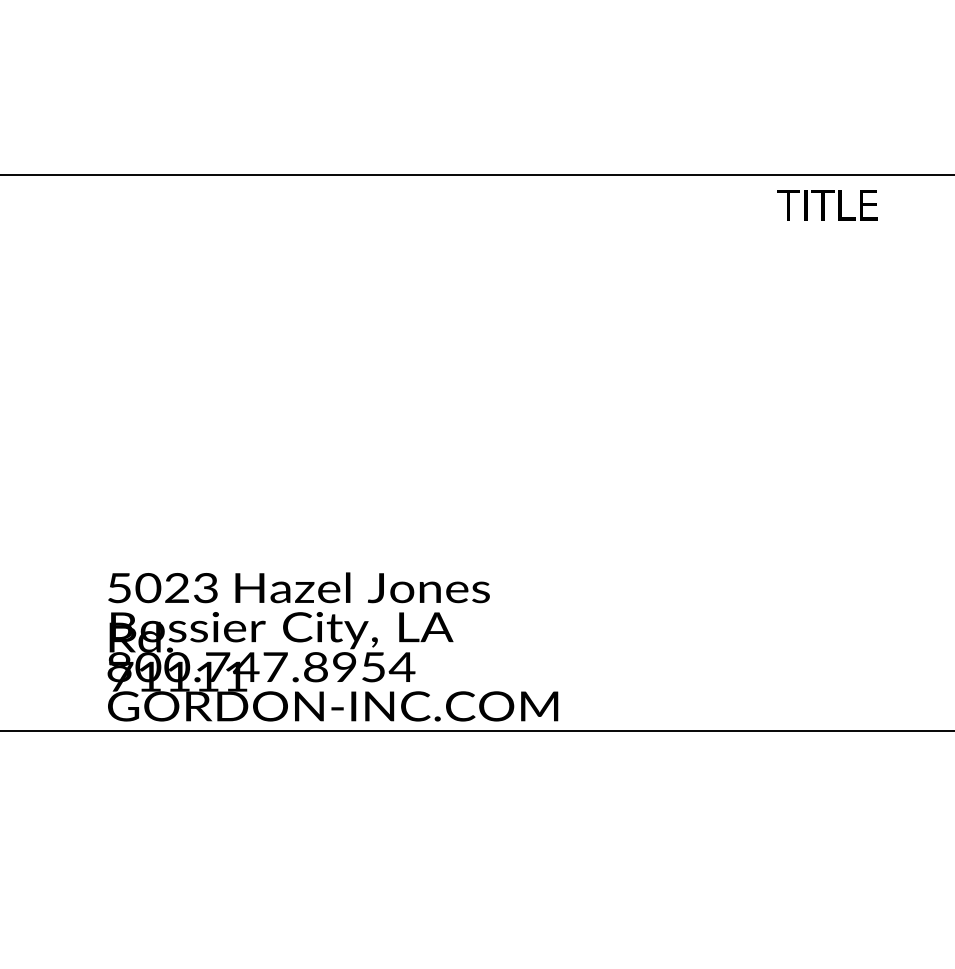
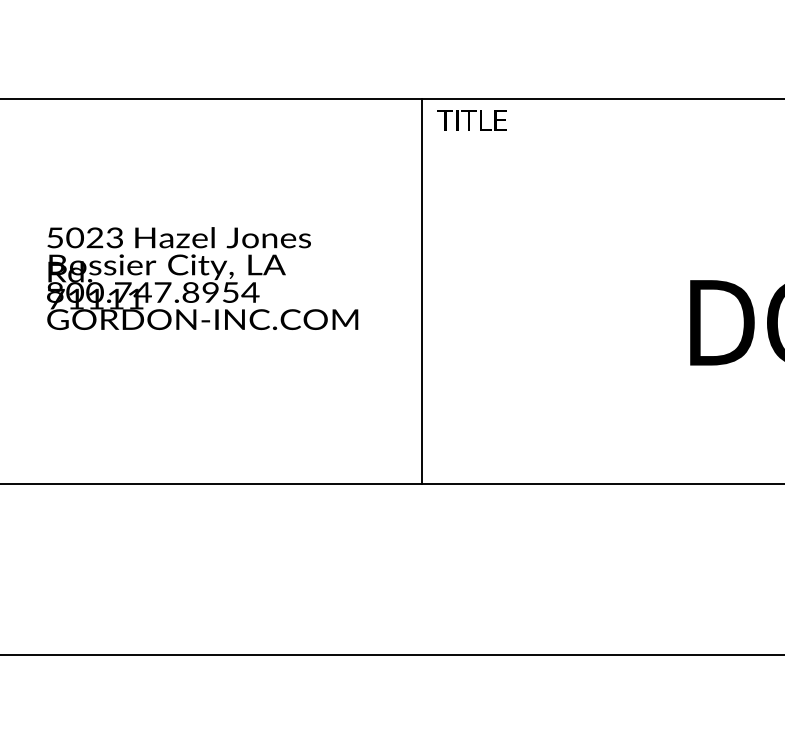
text: (826, 205) -> (471, 120), moved
line: (651, 452) -> (422, 291), added
text: (332, 646) -> (202, 278), moved

